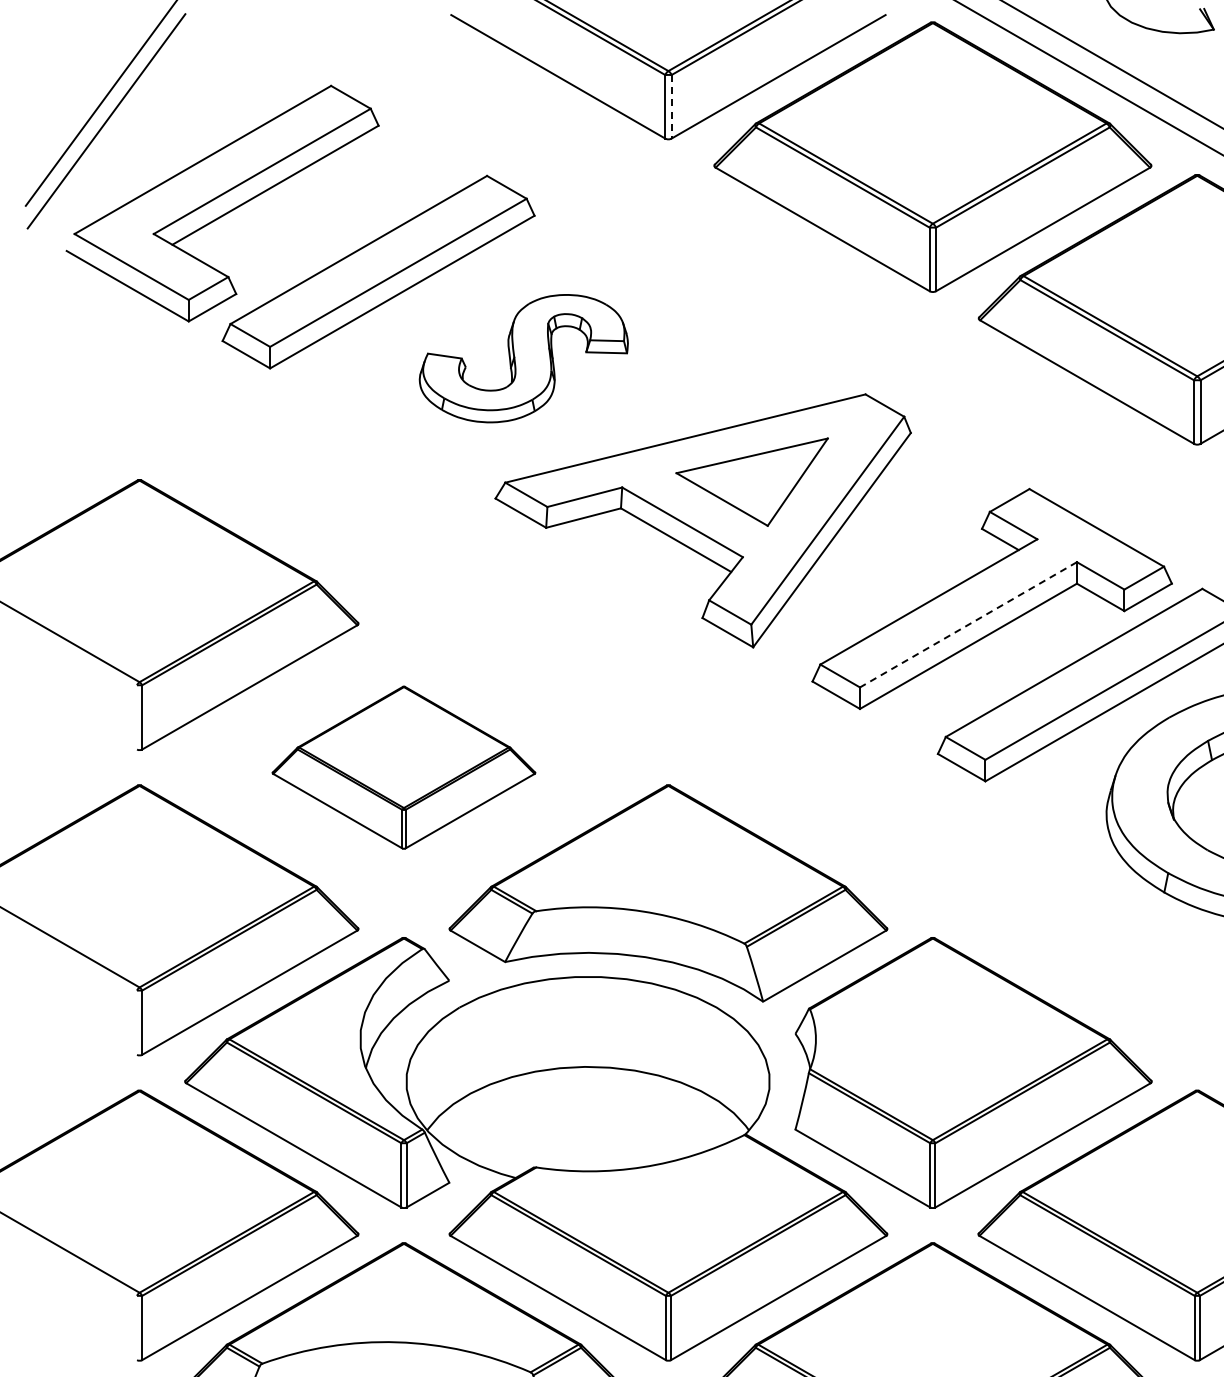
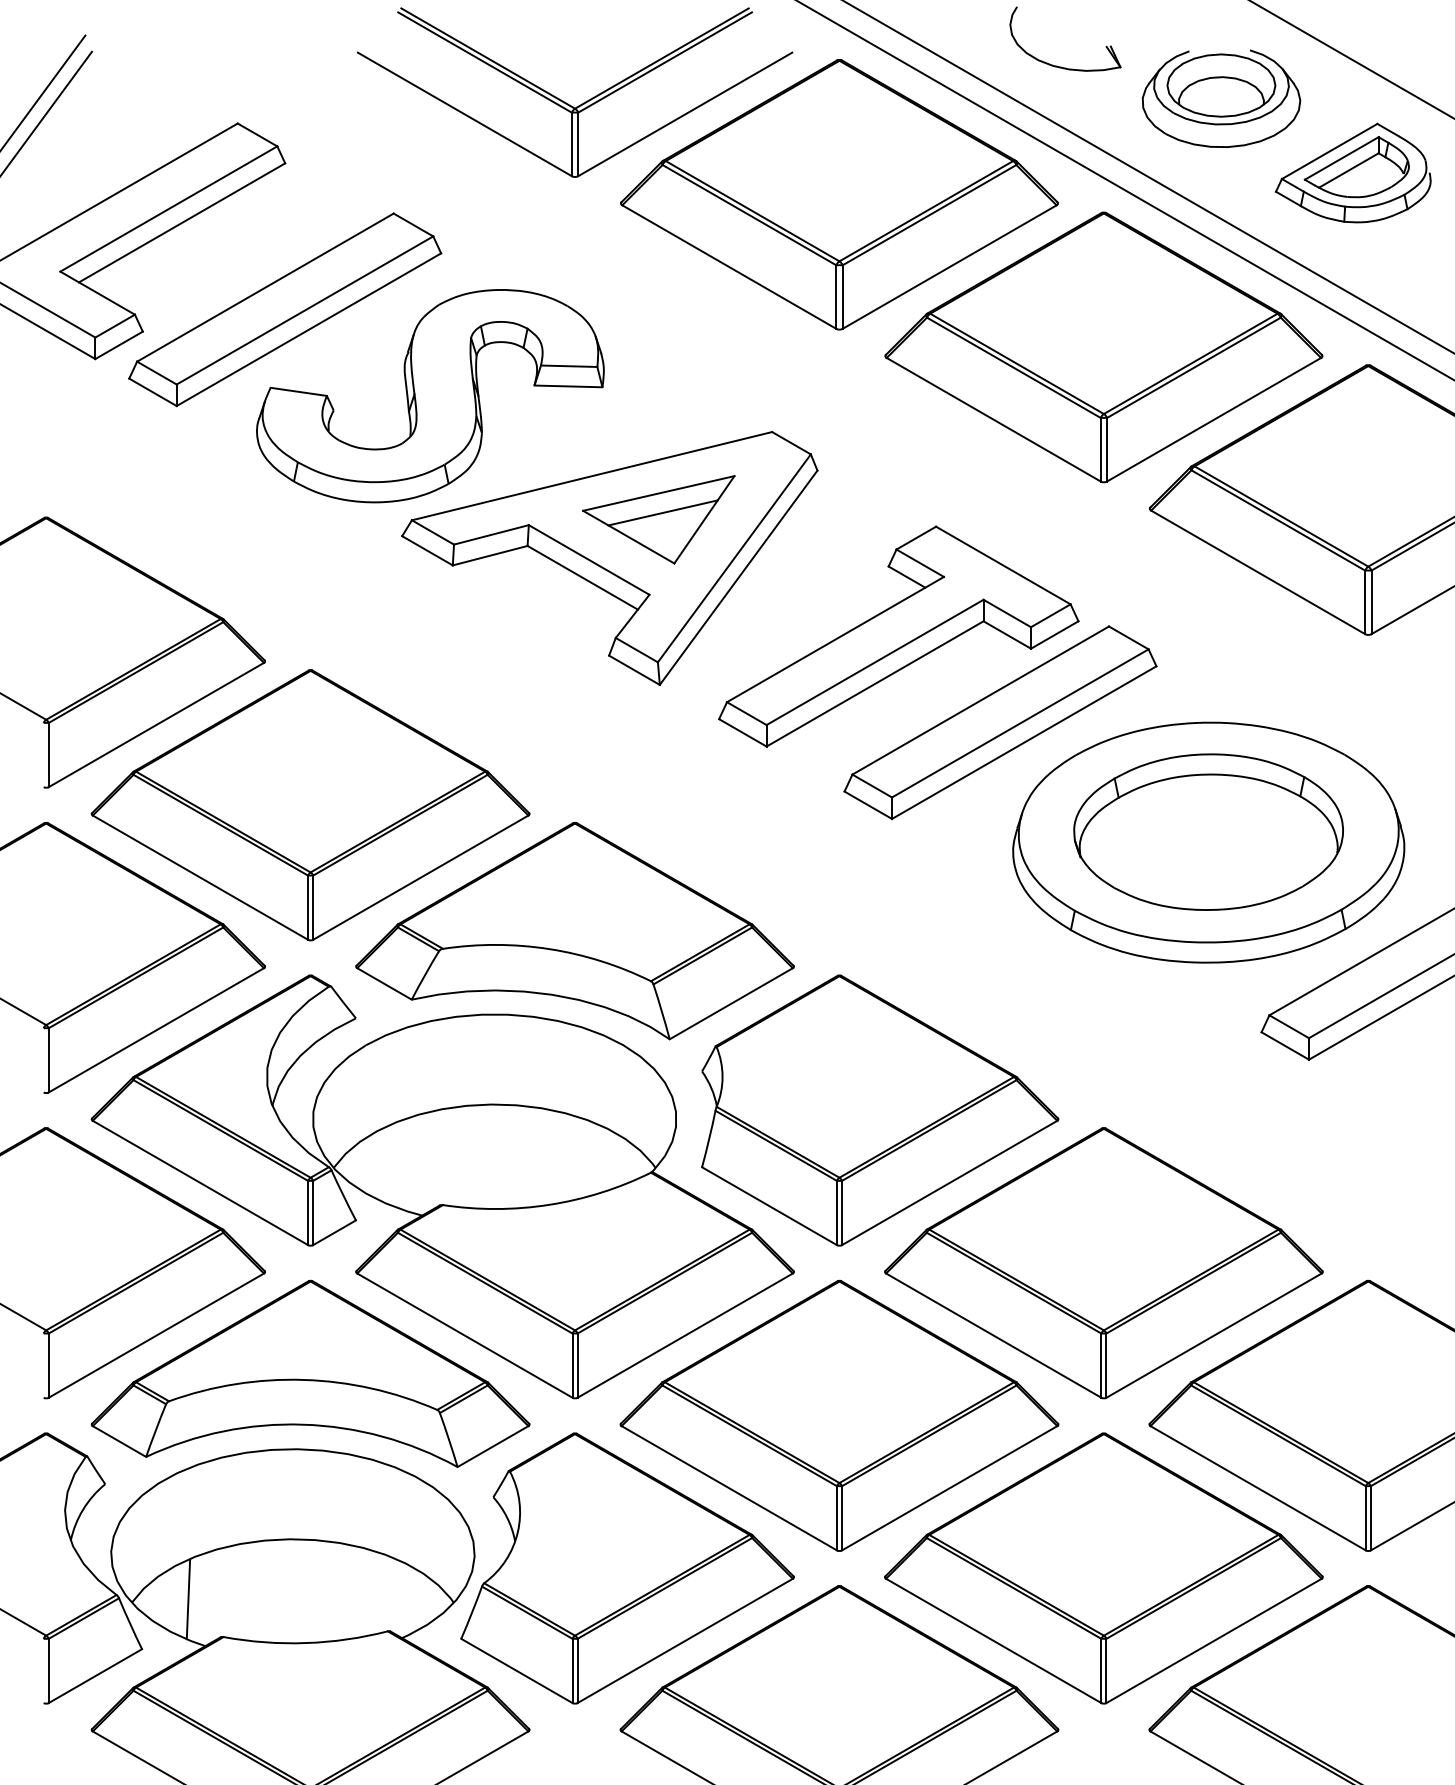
line: (671, 106) -> (578, 144), dashed -> solid
part: (523, 358) -> (430, 396), size x1.67
line: (755, 474) -> (662, 512), added
line: (967, 624) -> (874, 662), dashed -> solid
part: (403, 767) -> (310, 805), size x1.67

